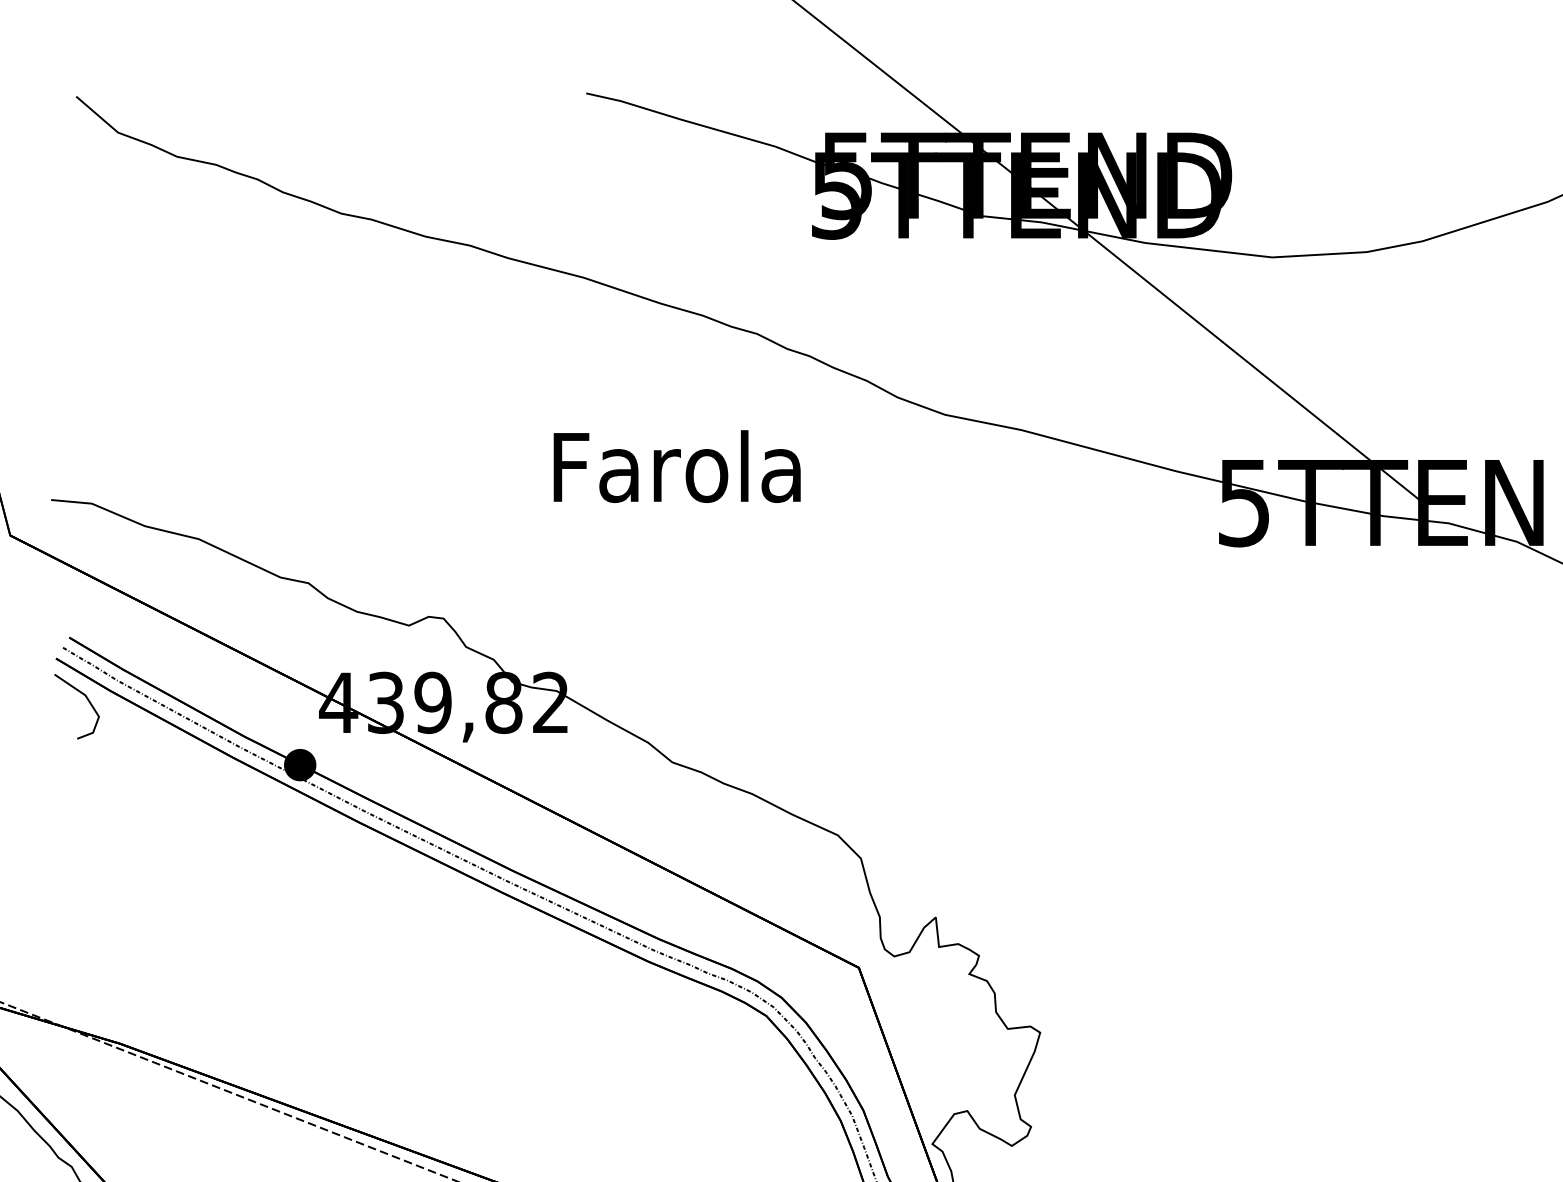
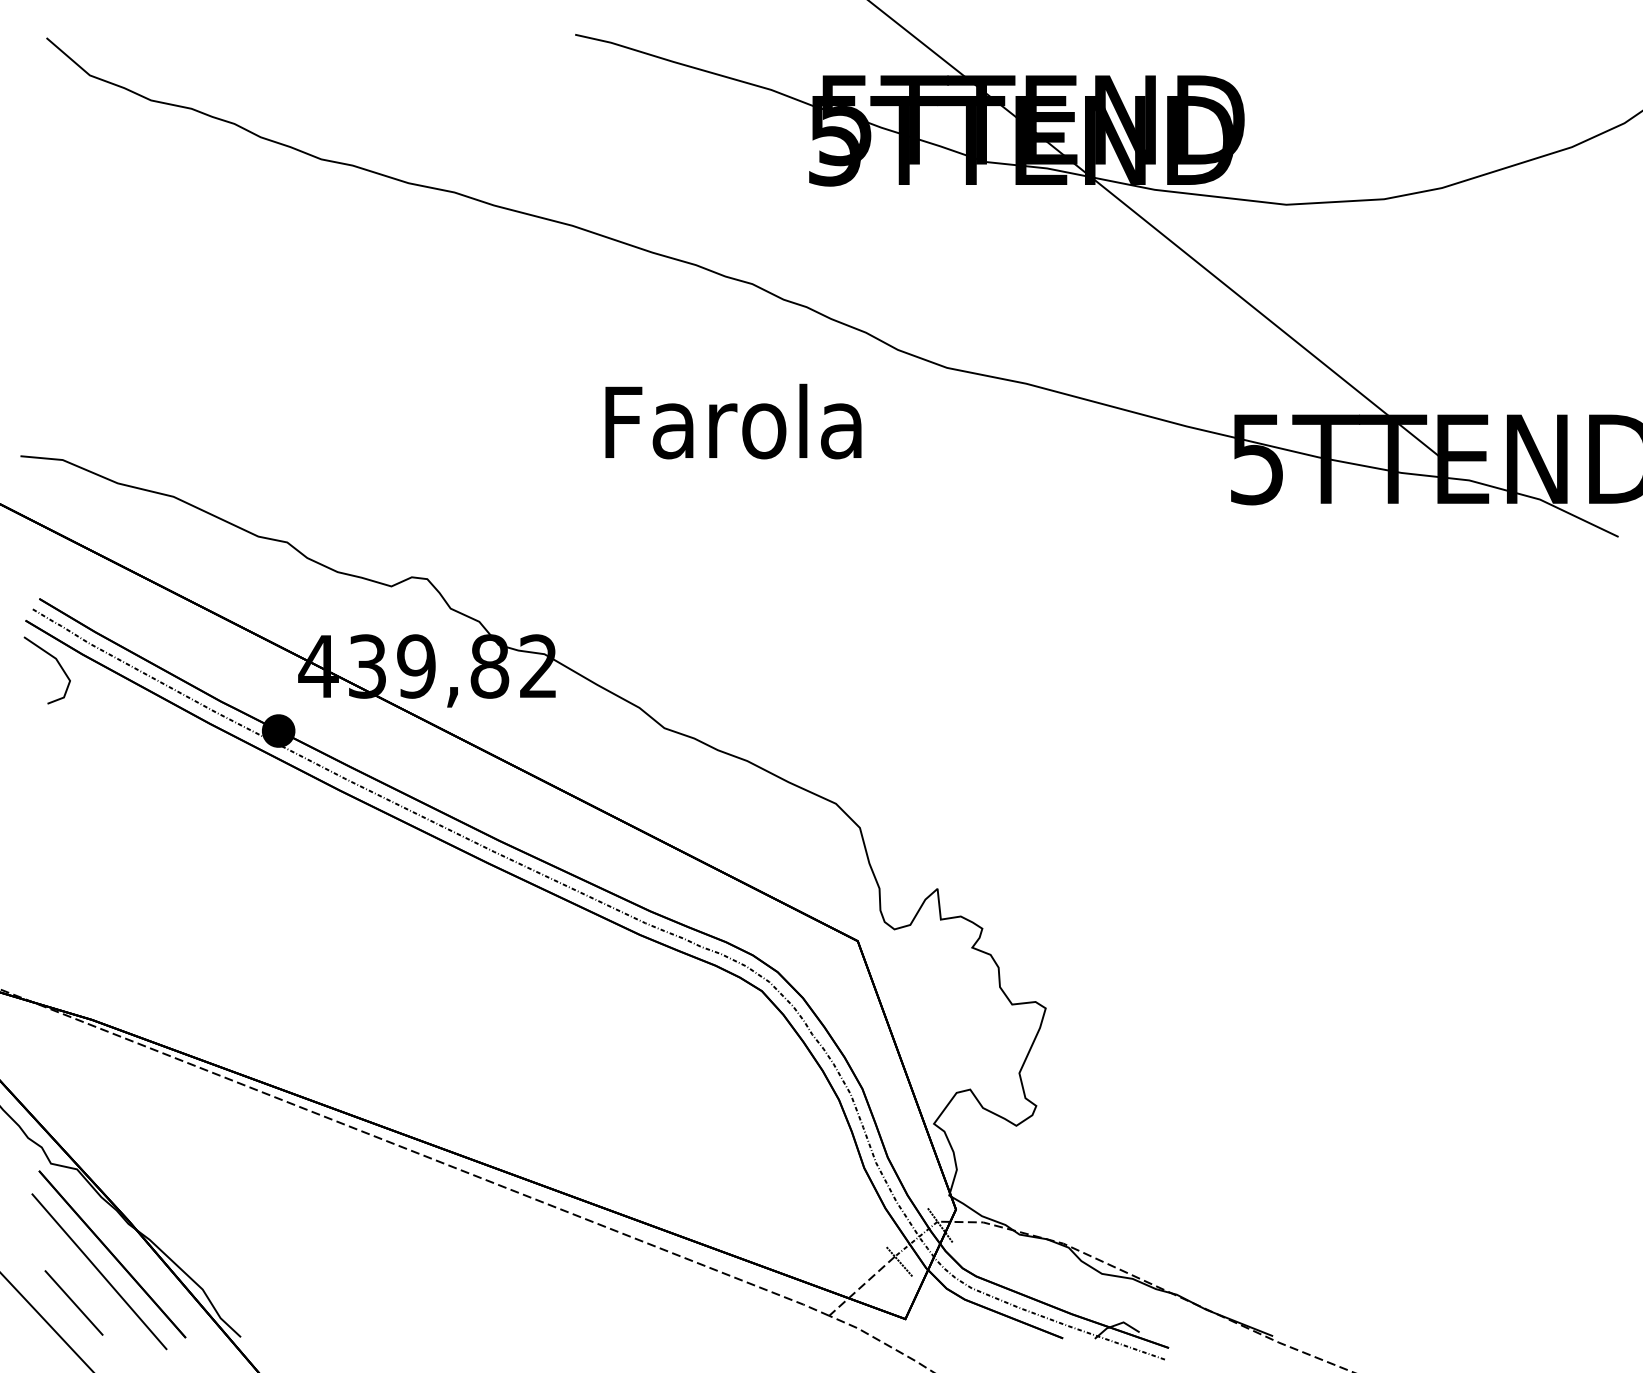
text: (677, 466) -> (733, 421), moved

